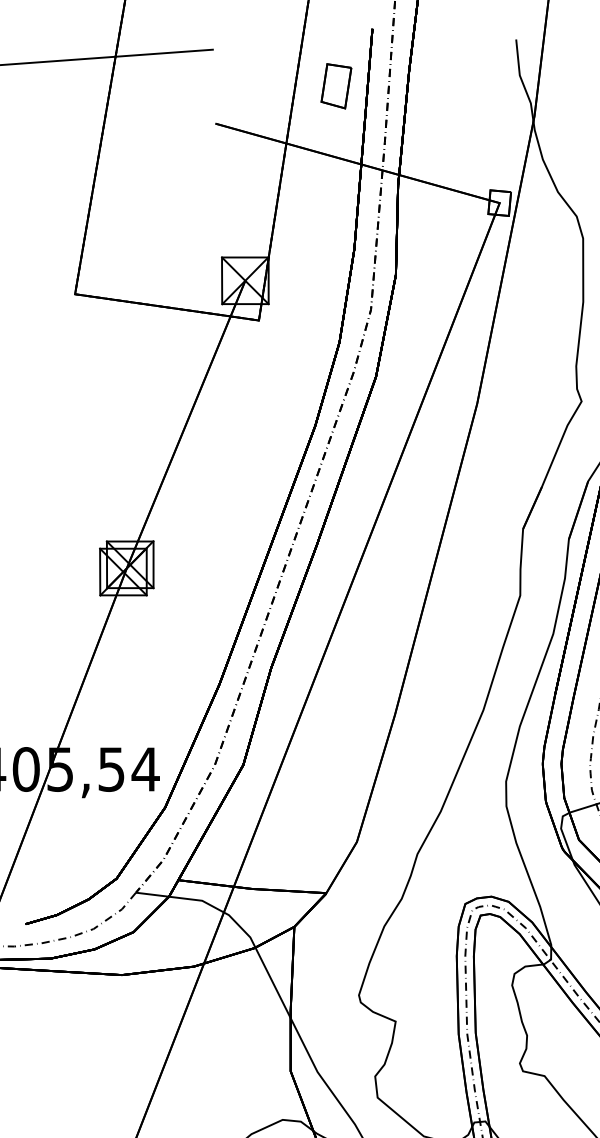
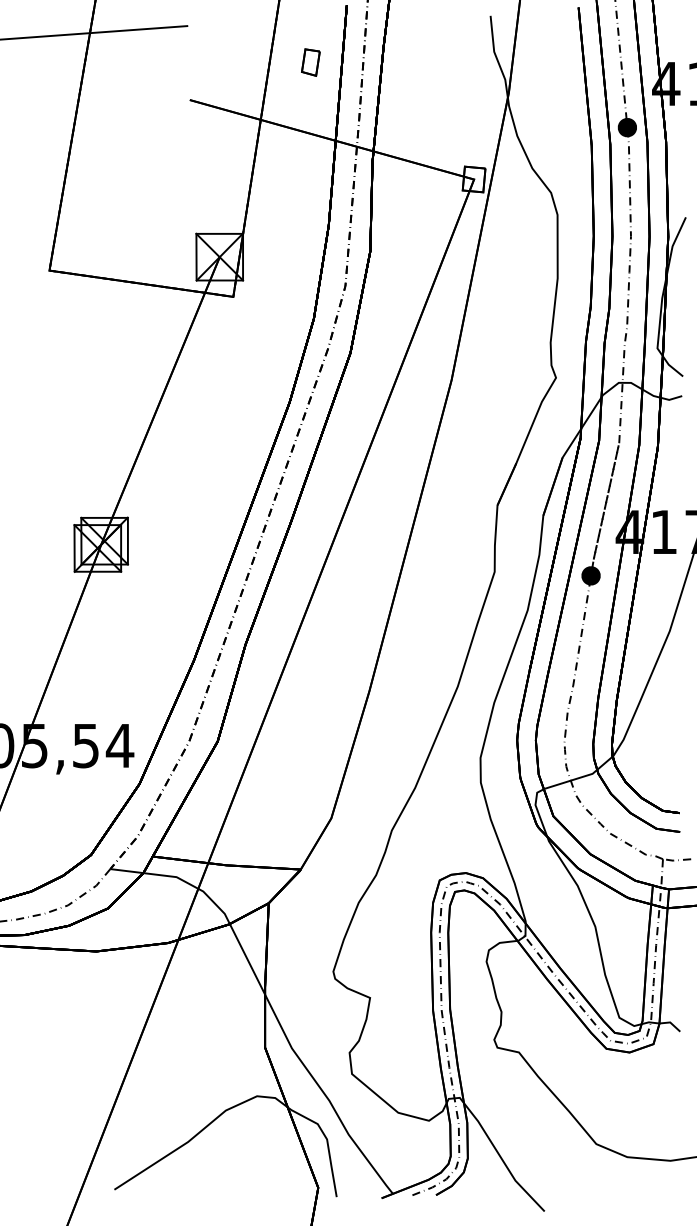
part: (336, 86) -> (310, 62), size x0.6

